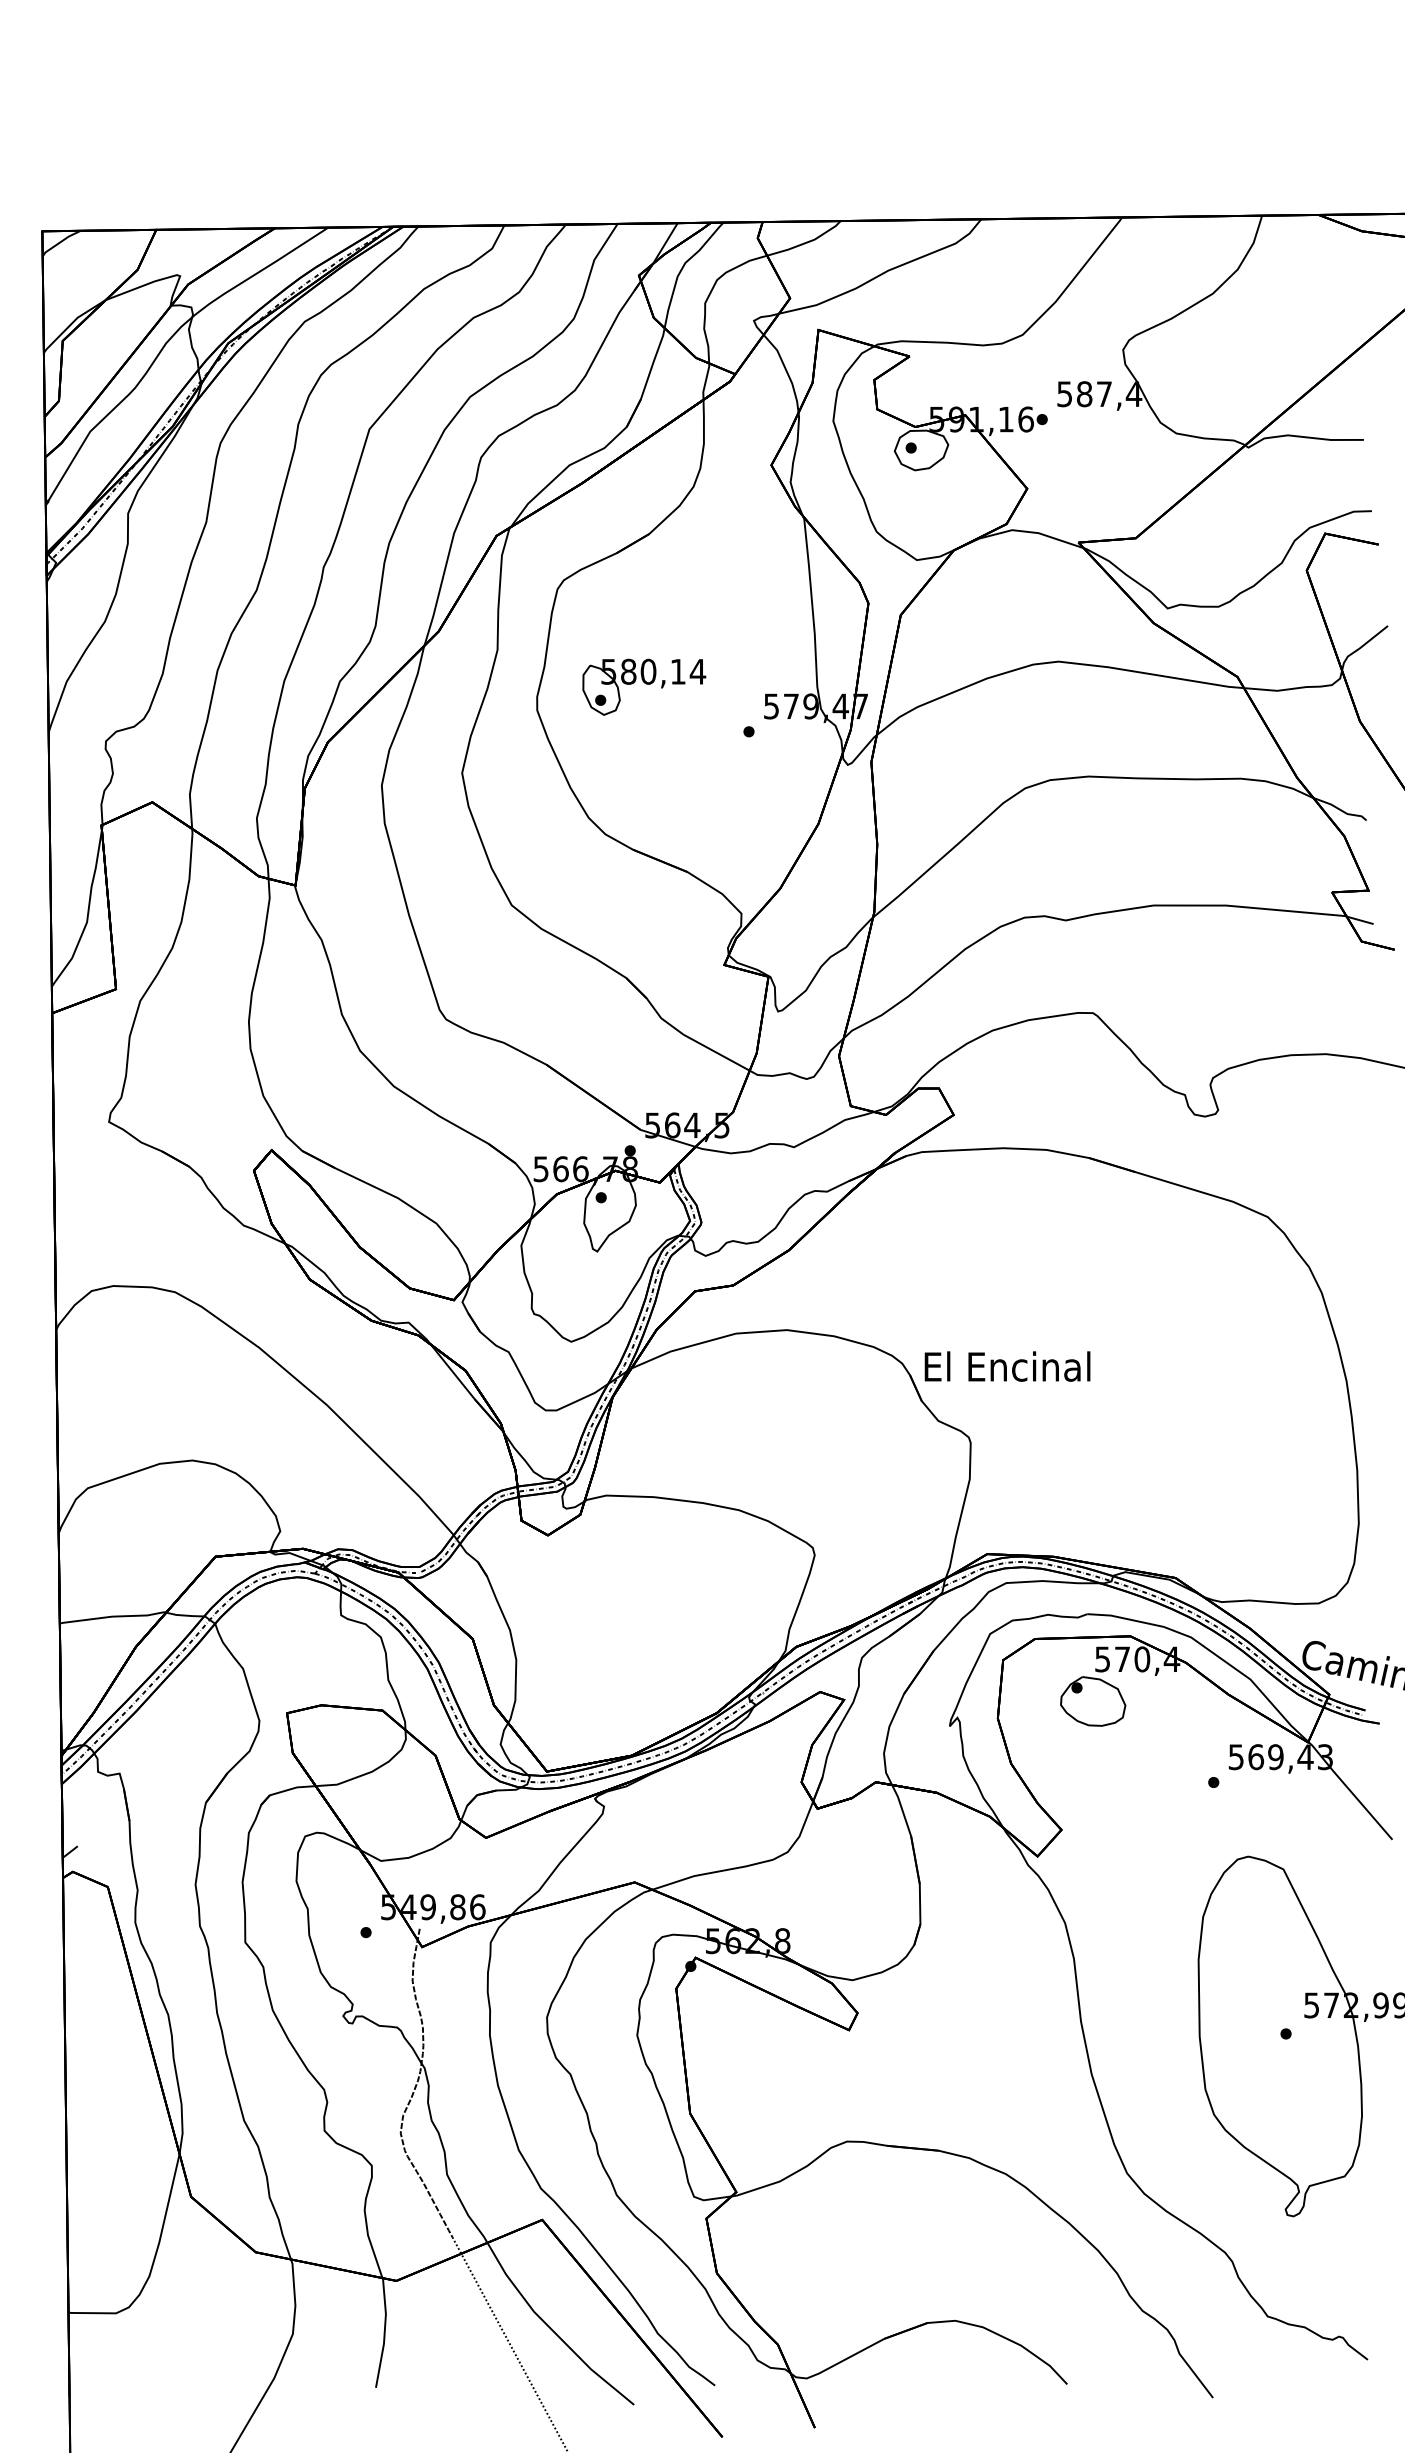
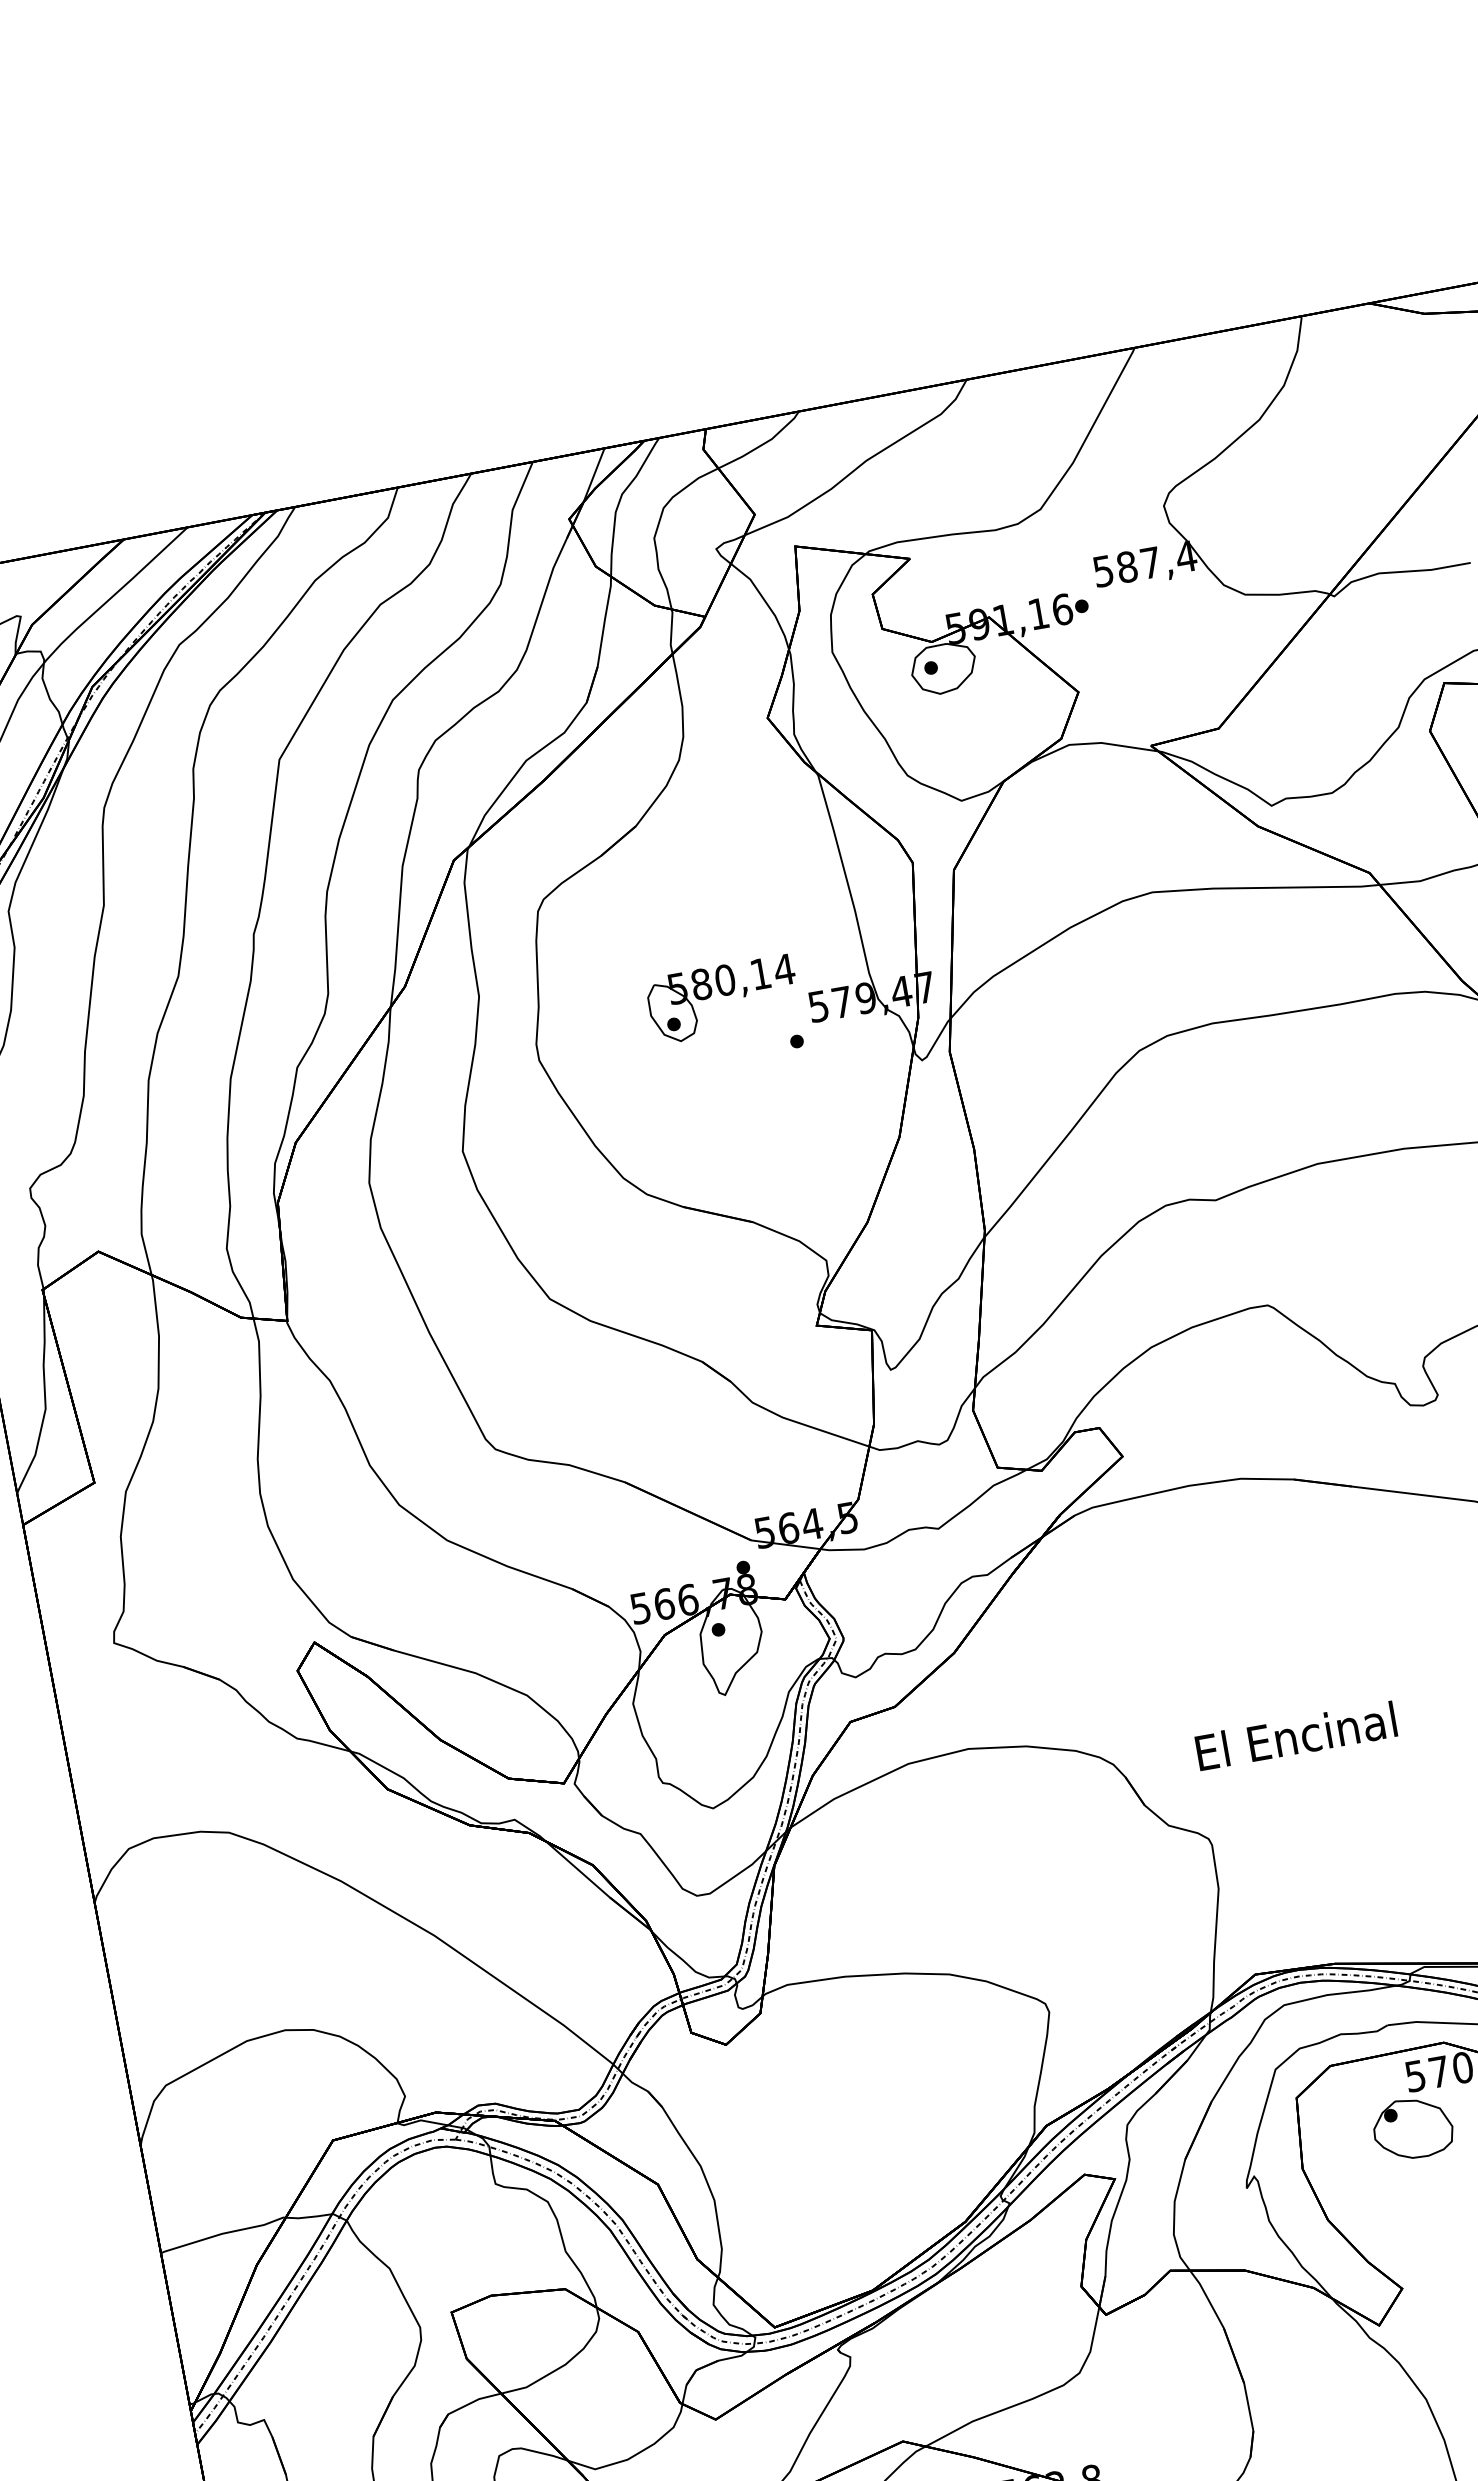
part: (644, 686) -> (723, 998), moved
text: (1007, 1366) -> (1296, 1736), moved

